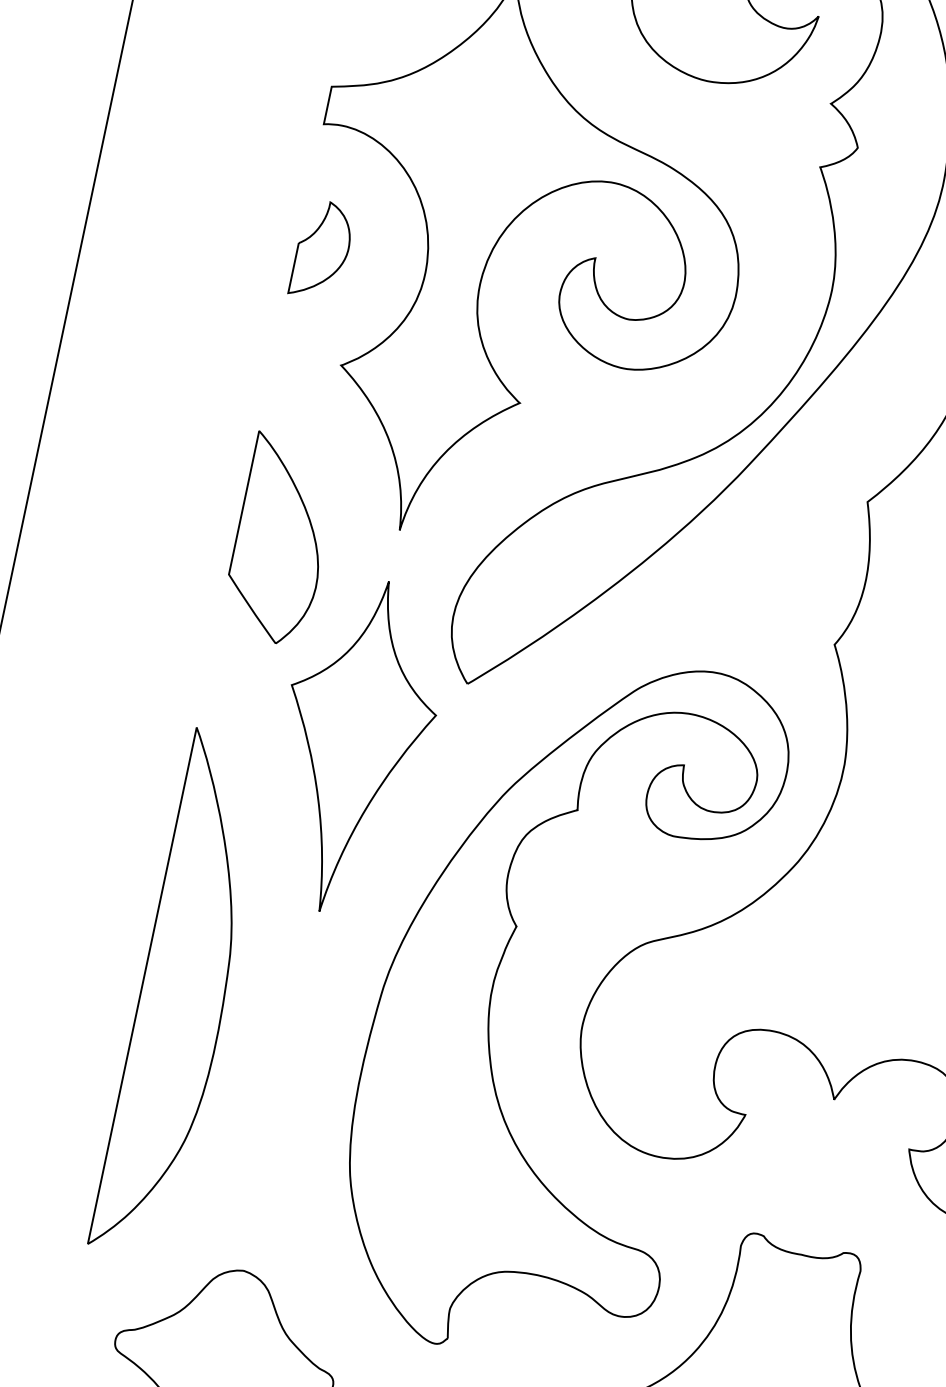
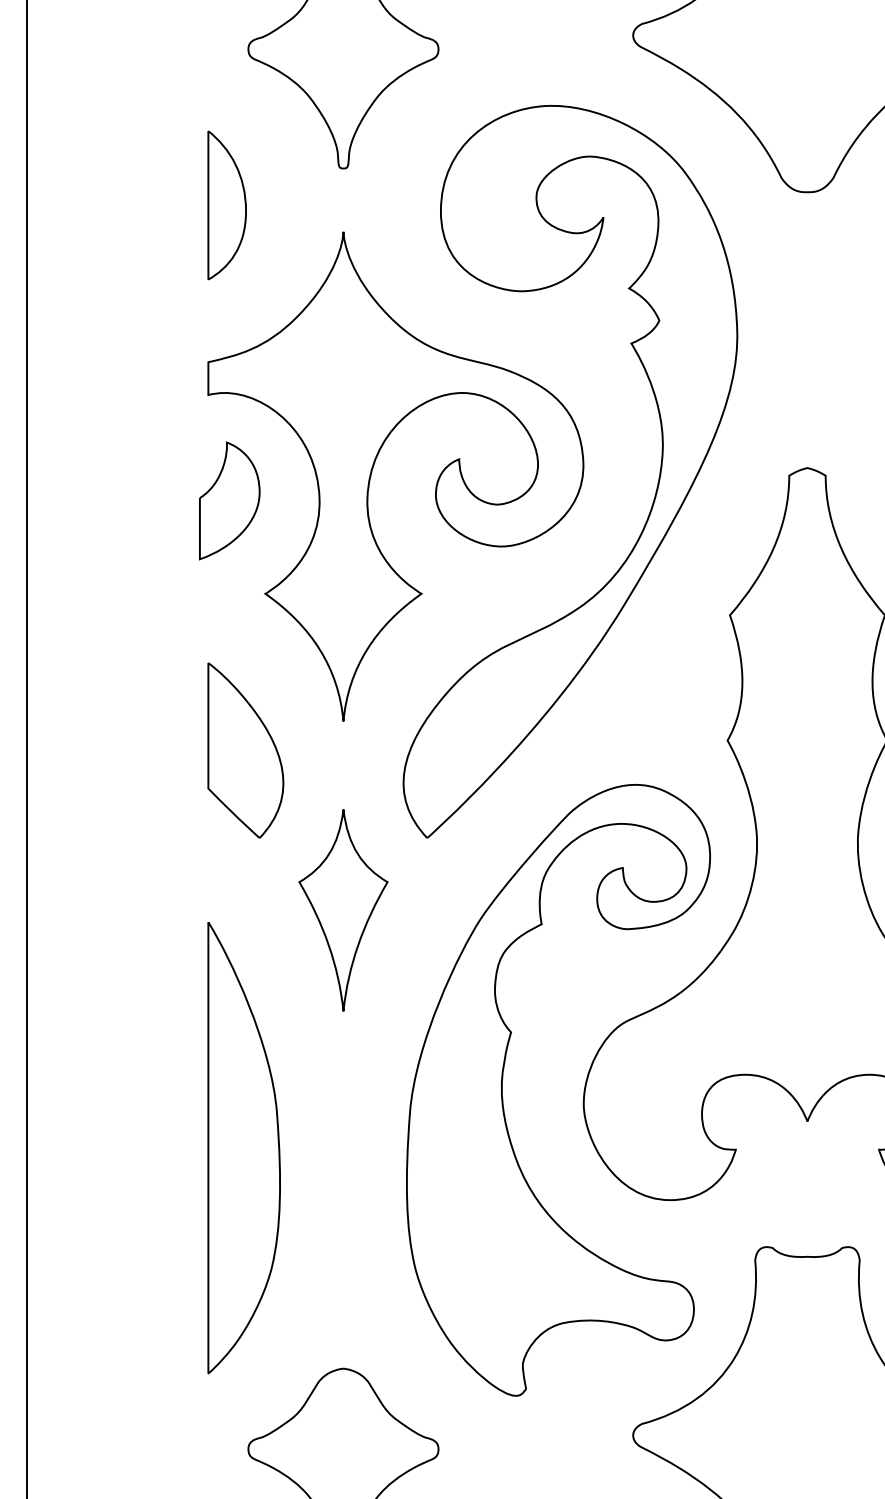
part: (322, 250) -> (229, 500), size x1.4
part: (354, 746) -> (343, 910), size x0.7

